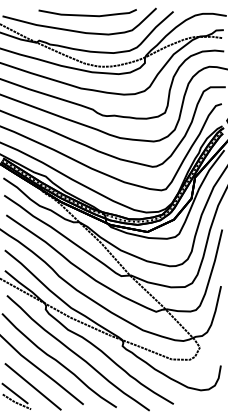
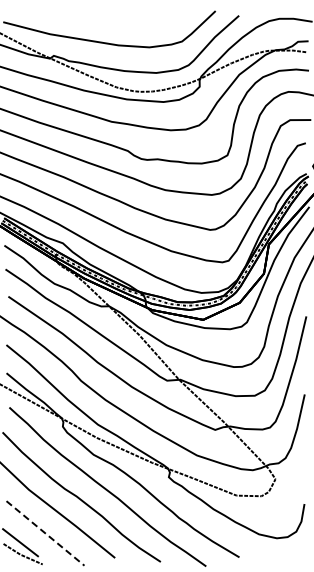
curve: (87, 15) -> (120, 20), removed
line: (33, 386) -> (45, 533), solid -> dashed

